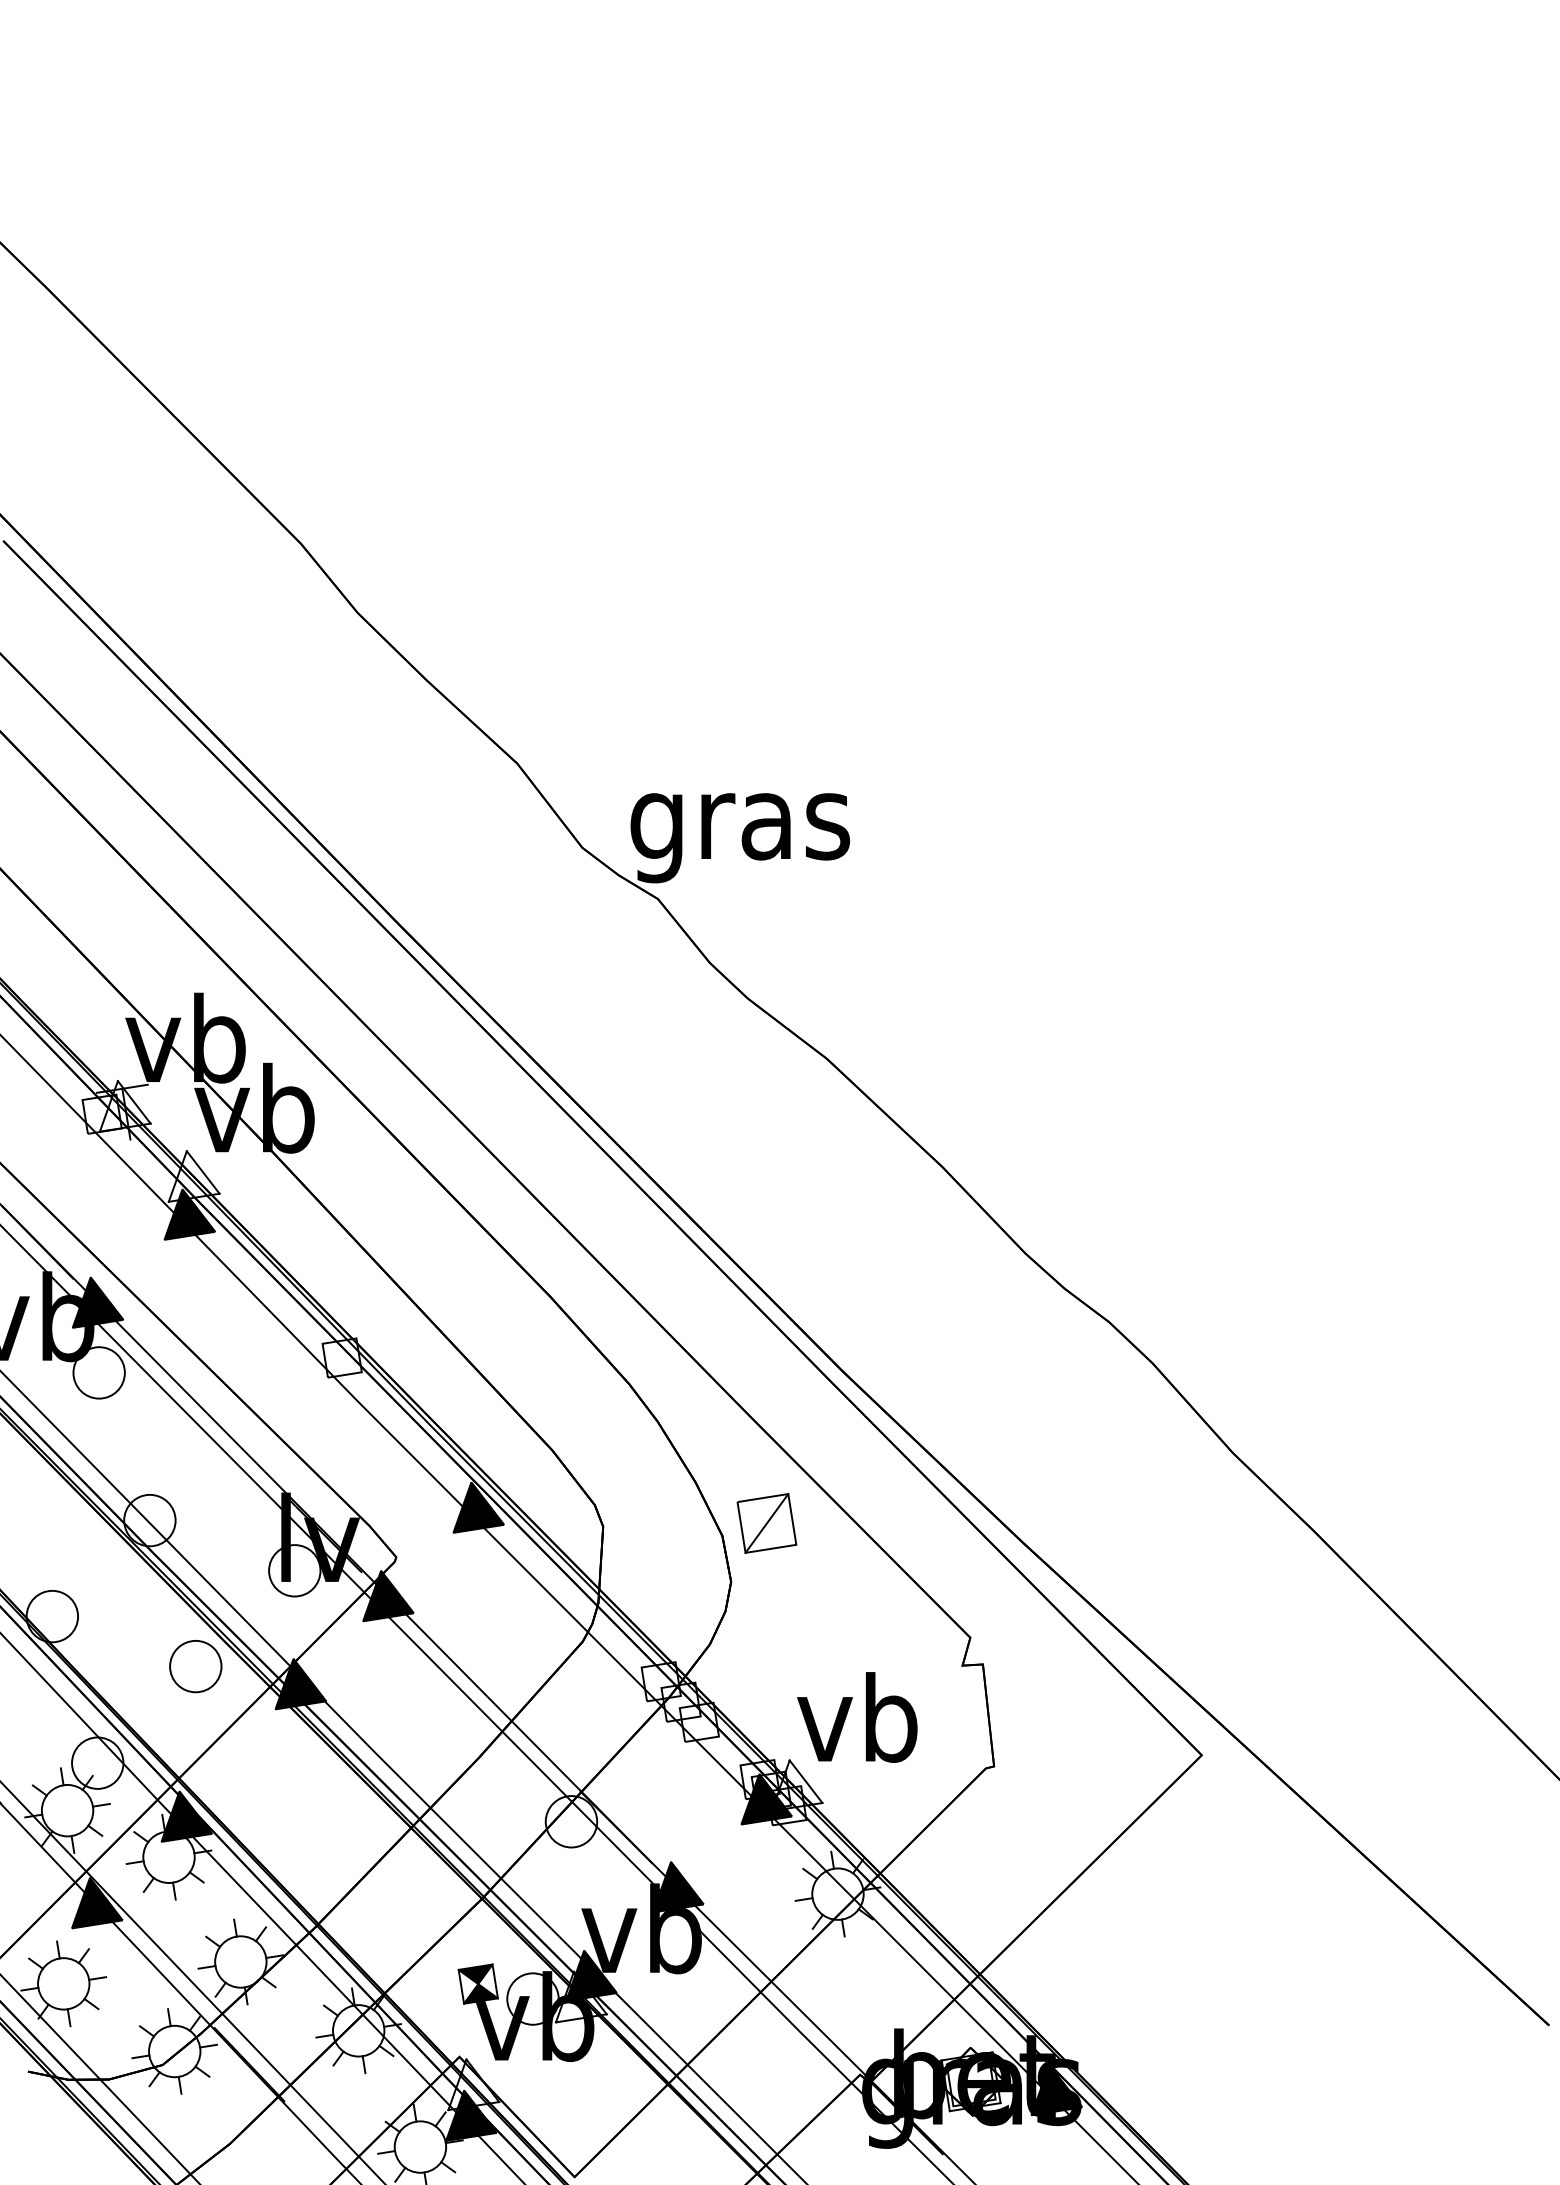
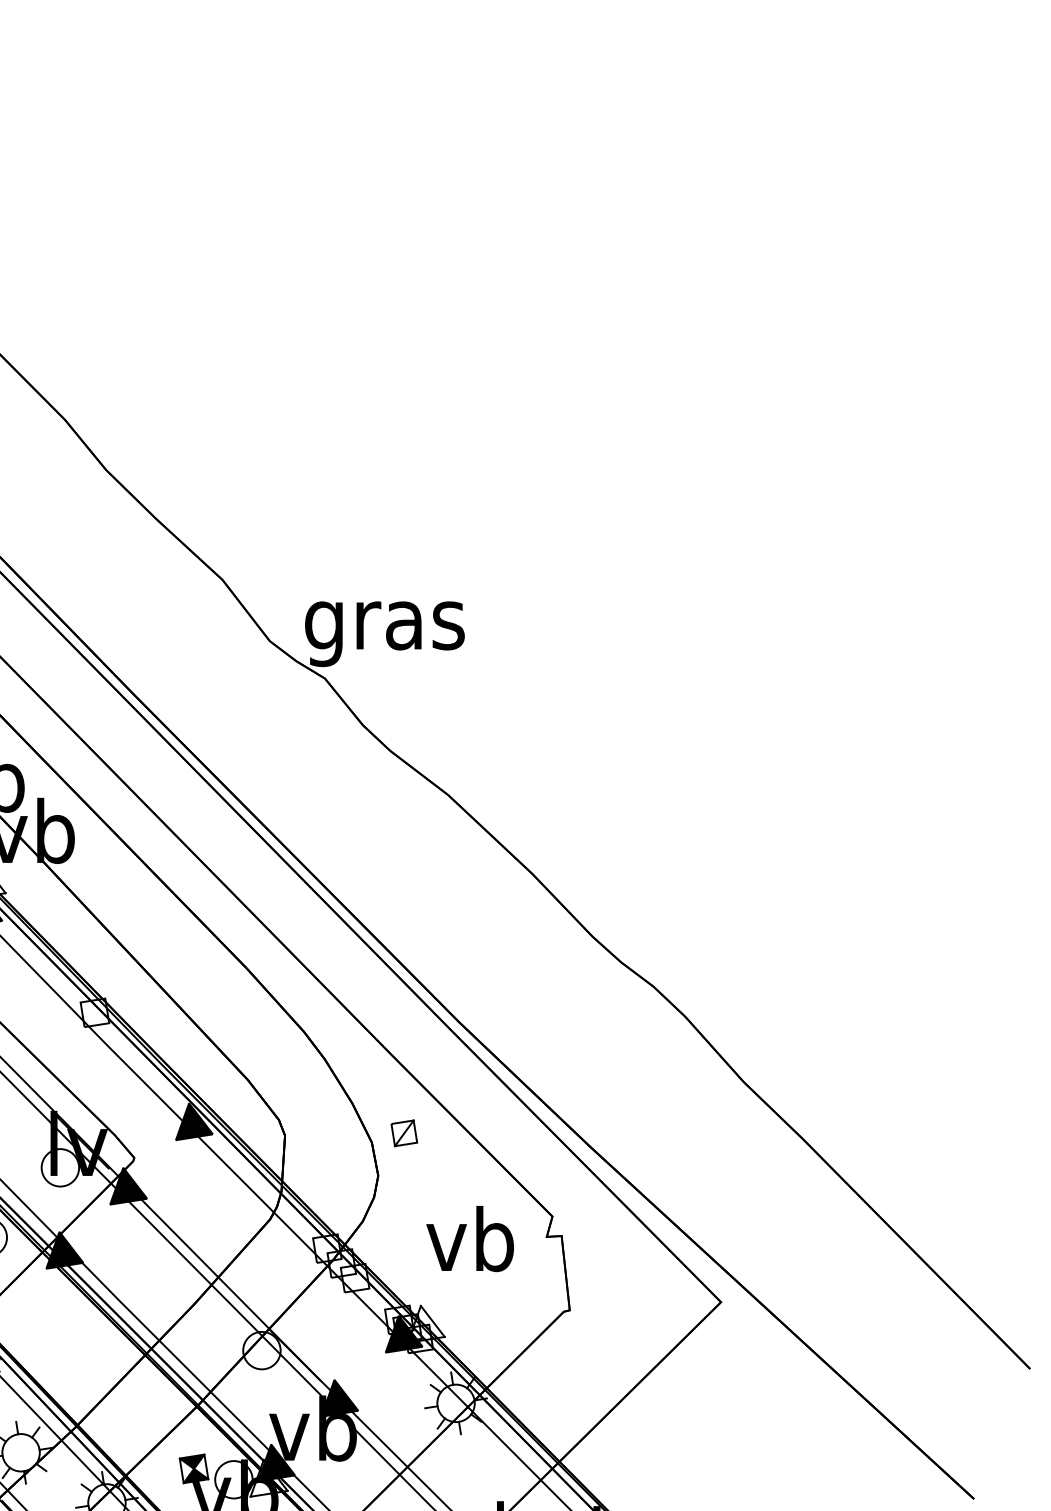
part: (766, 1523) -> (403, 1133), size x0.6
text: (857, 1717) -> (470, 1238), moved

